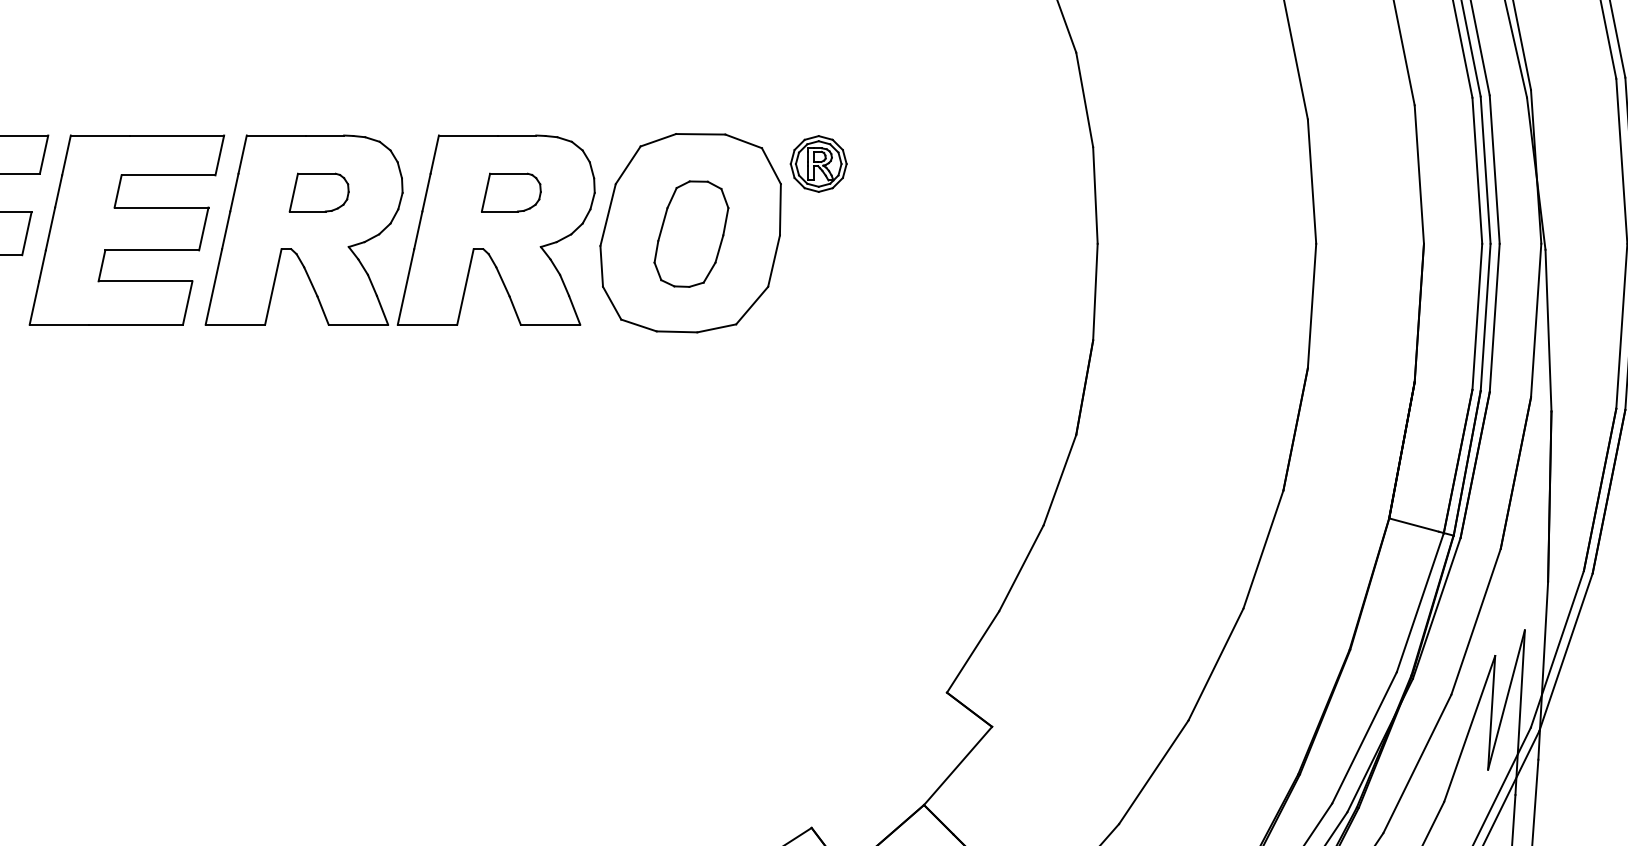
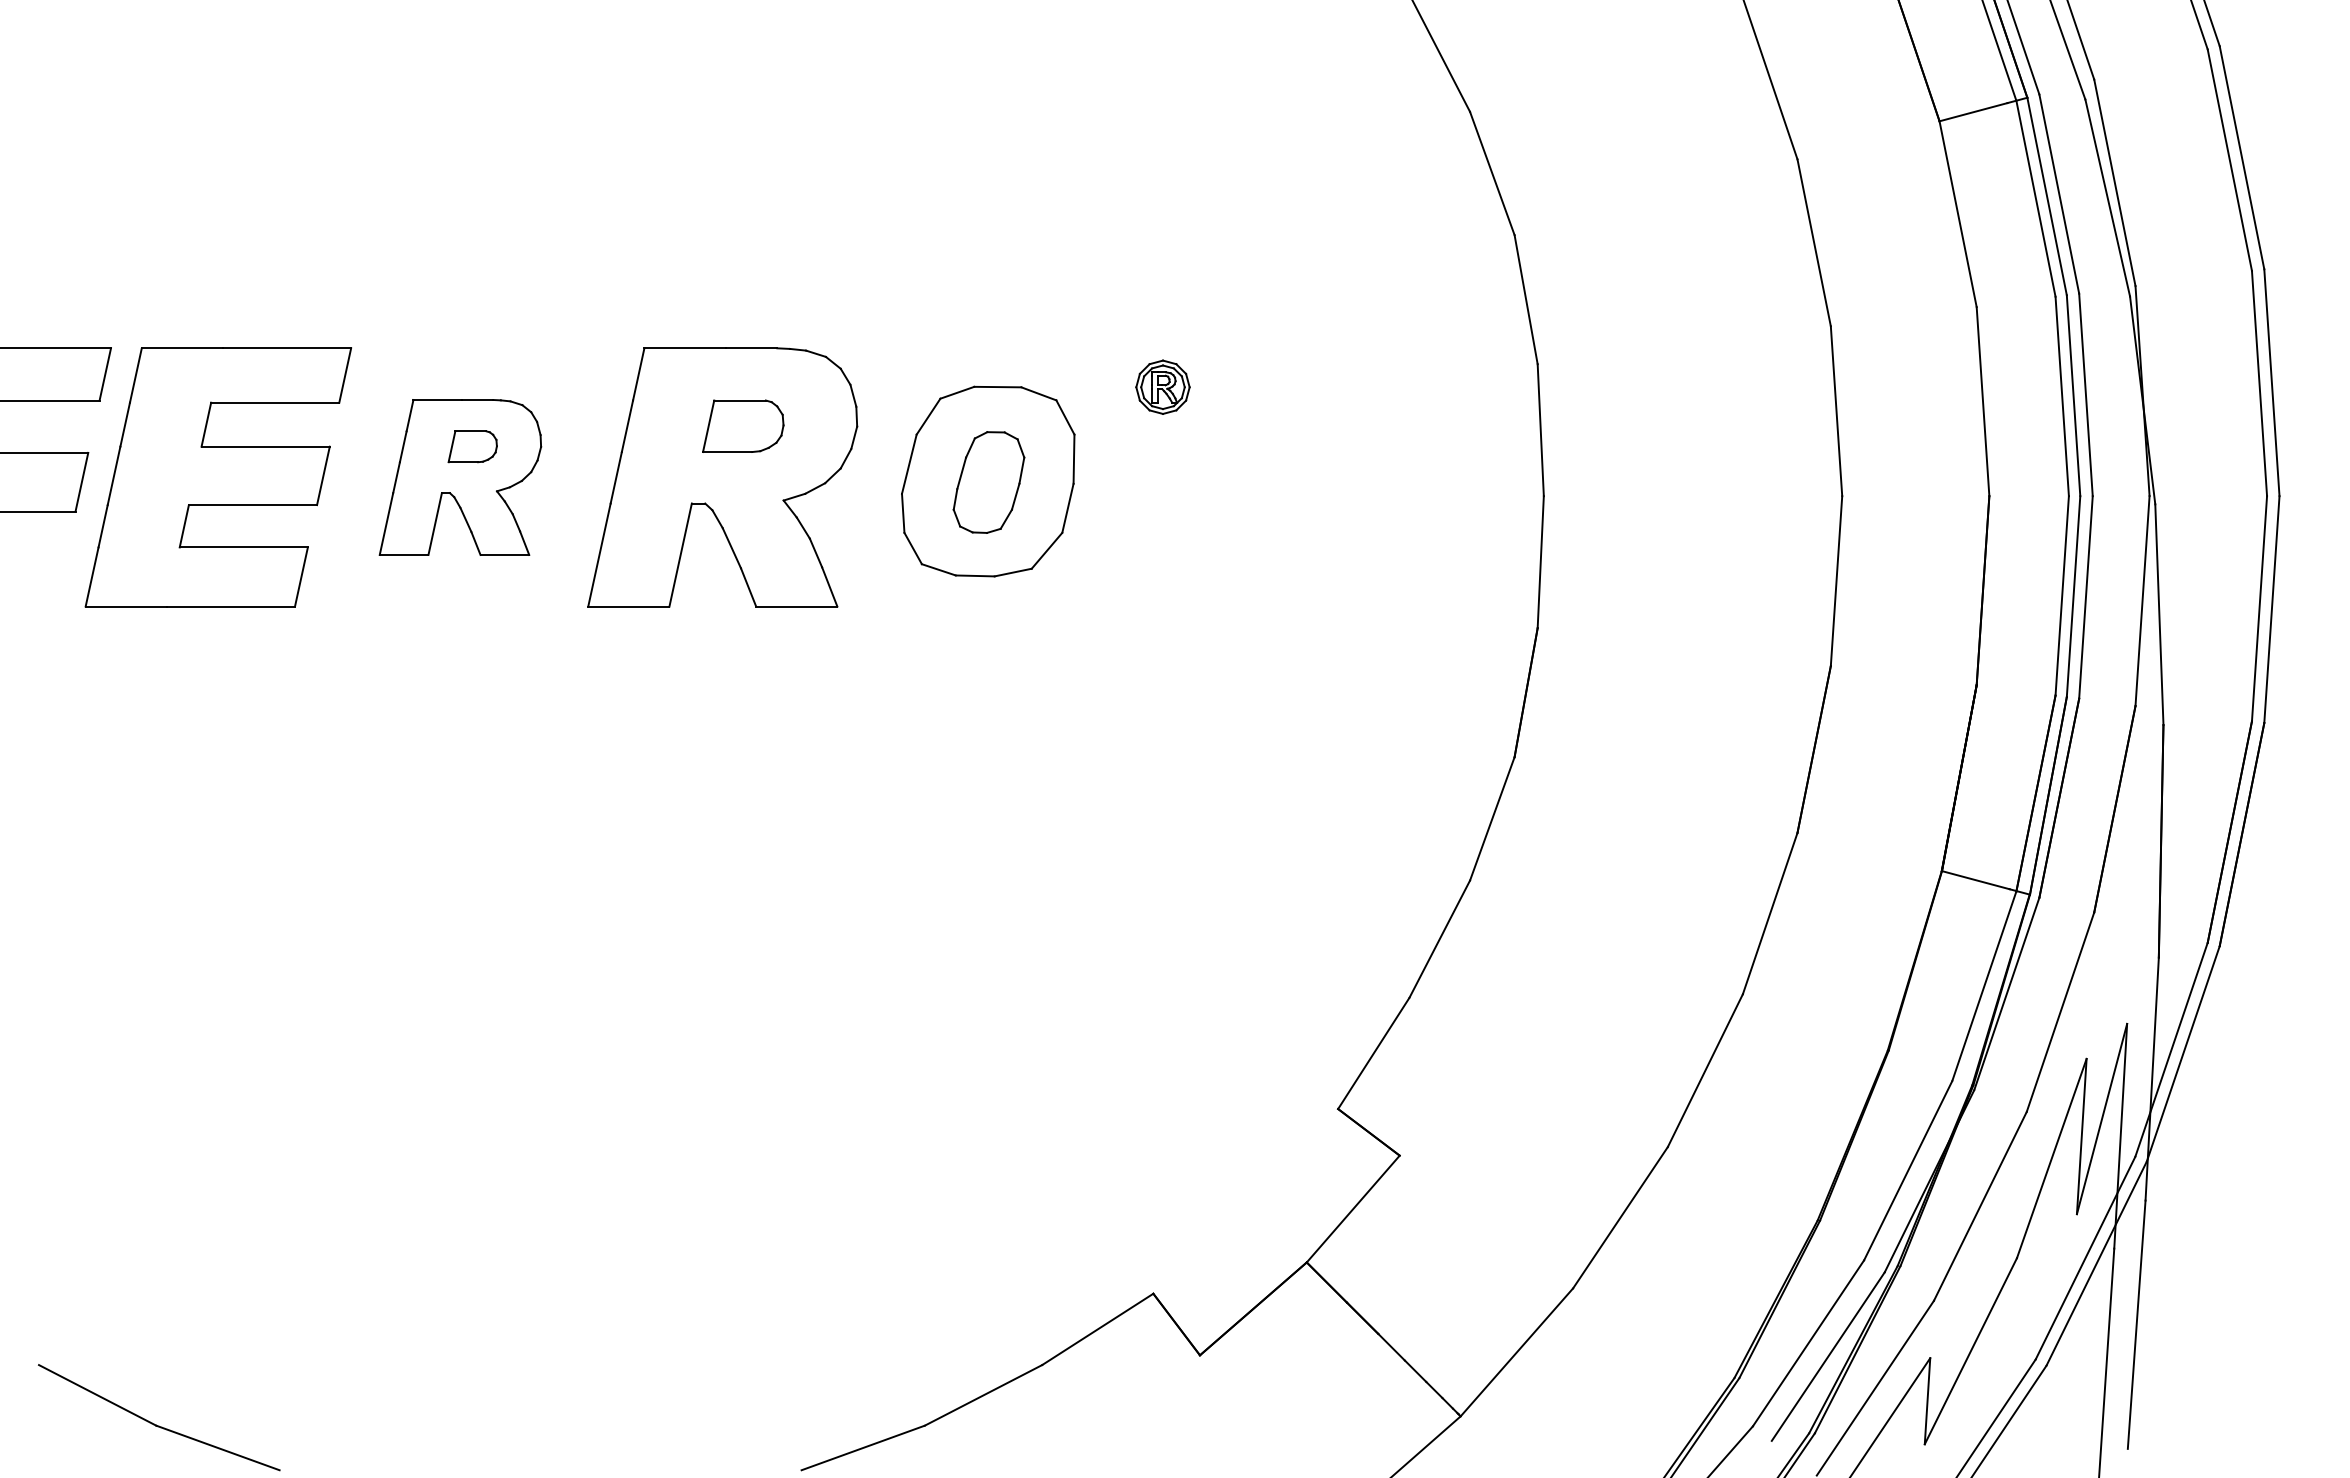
part: (818, 164) -> (1162, 387), size x0.7
part: (304, 230) -> (460, 477), size x0.6
part: (690, 233) -> (988, 481), size x0.7

